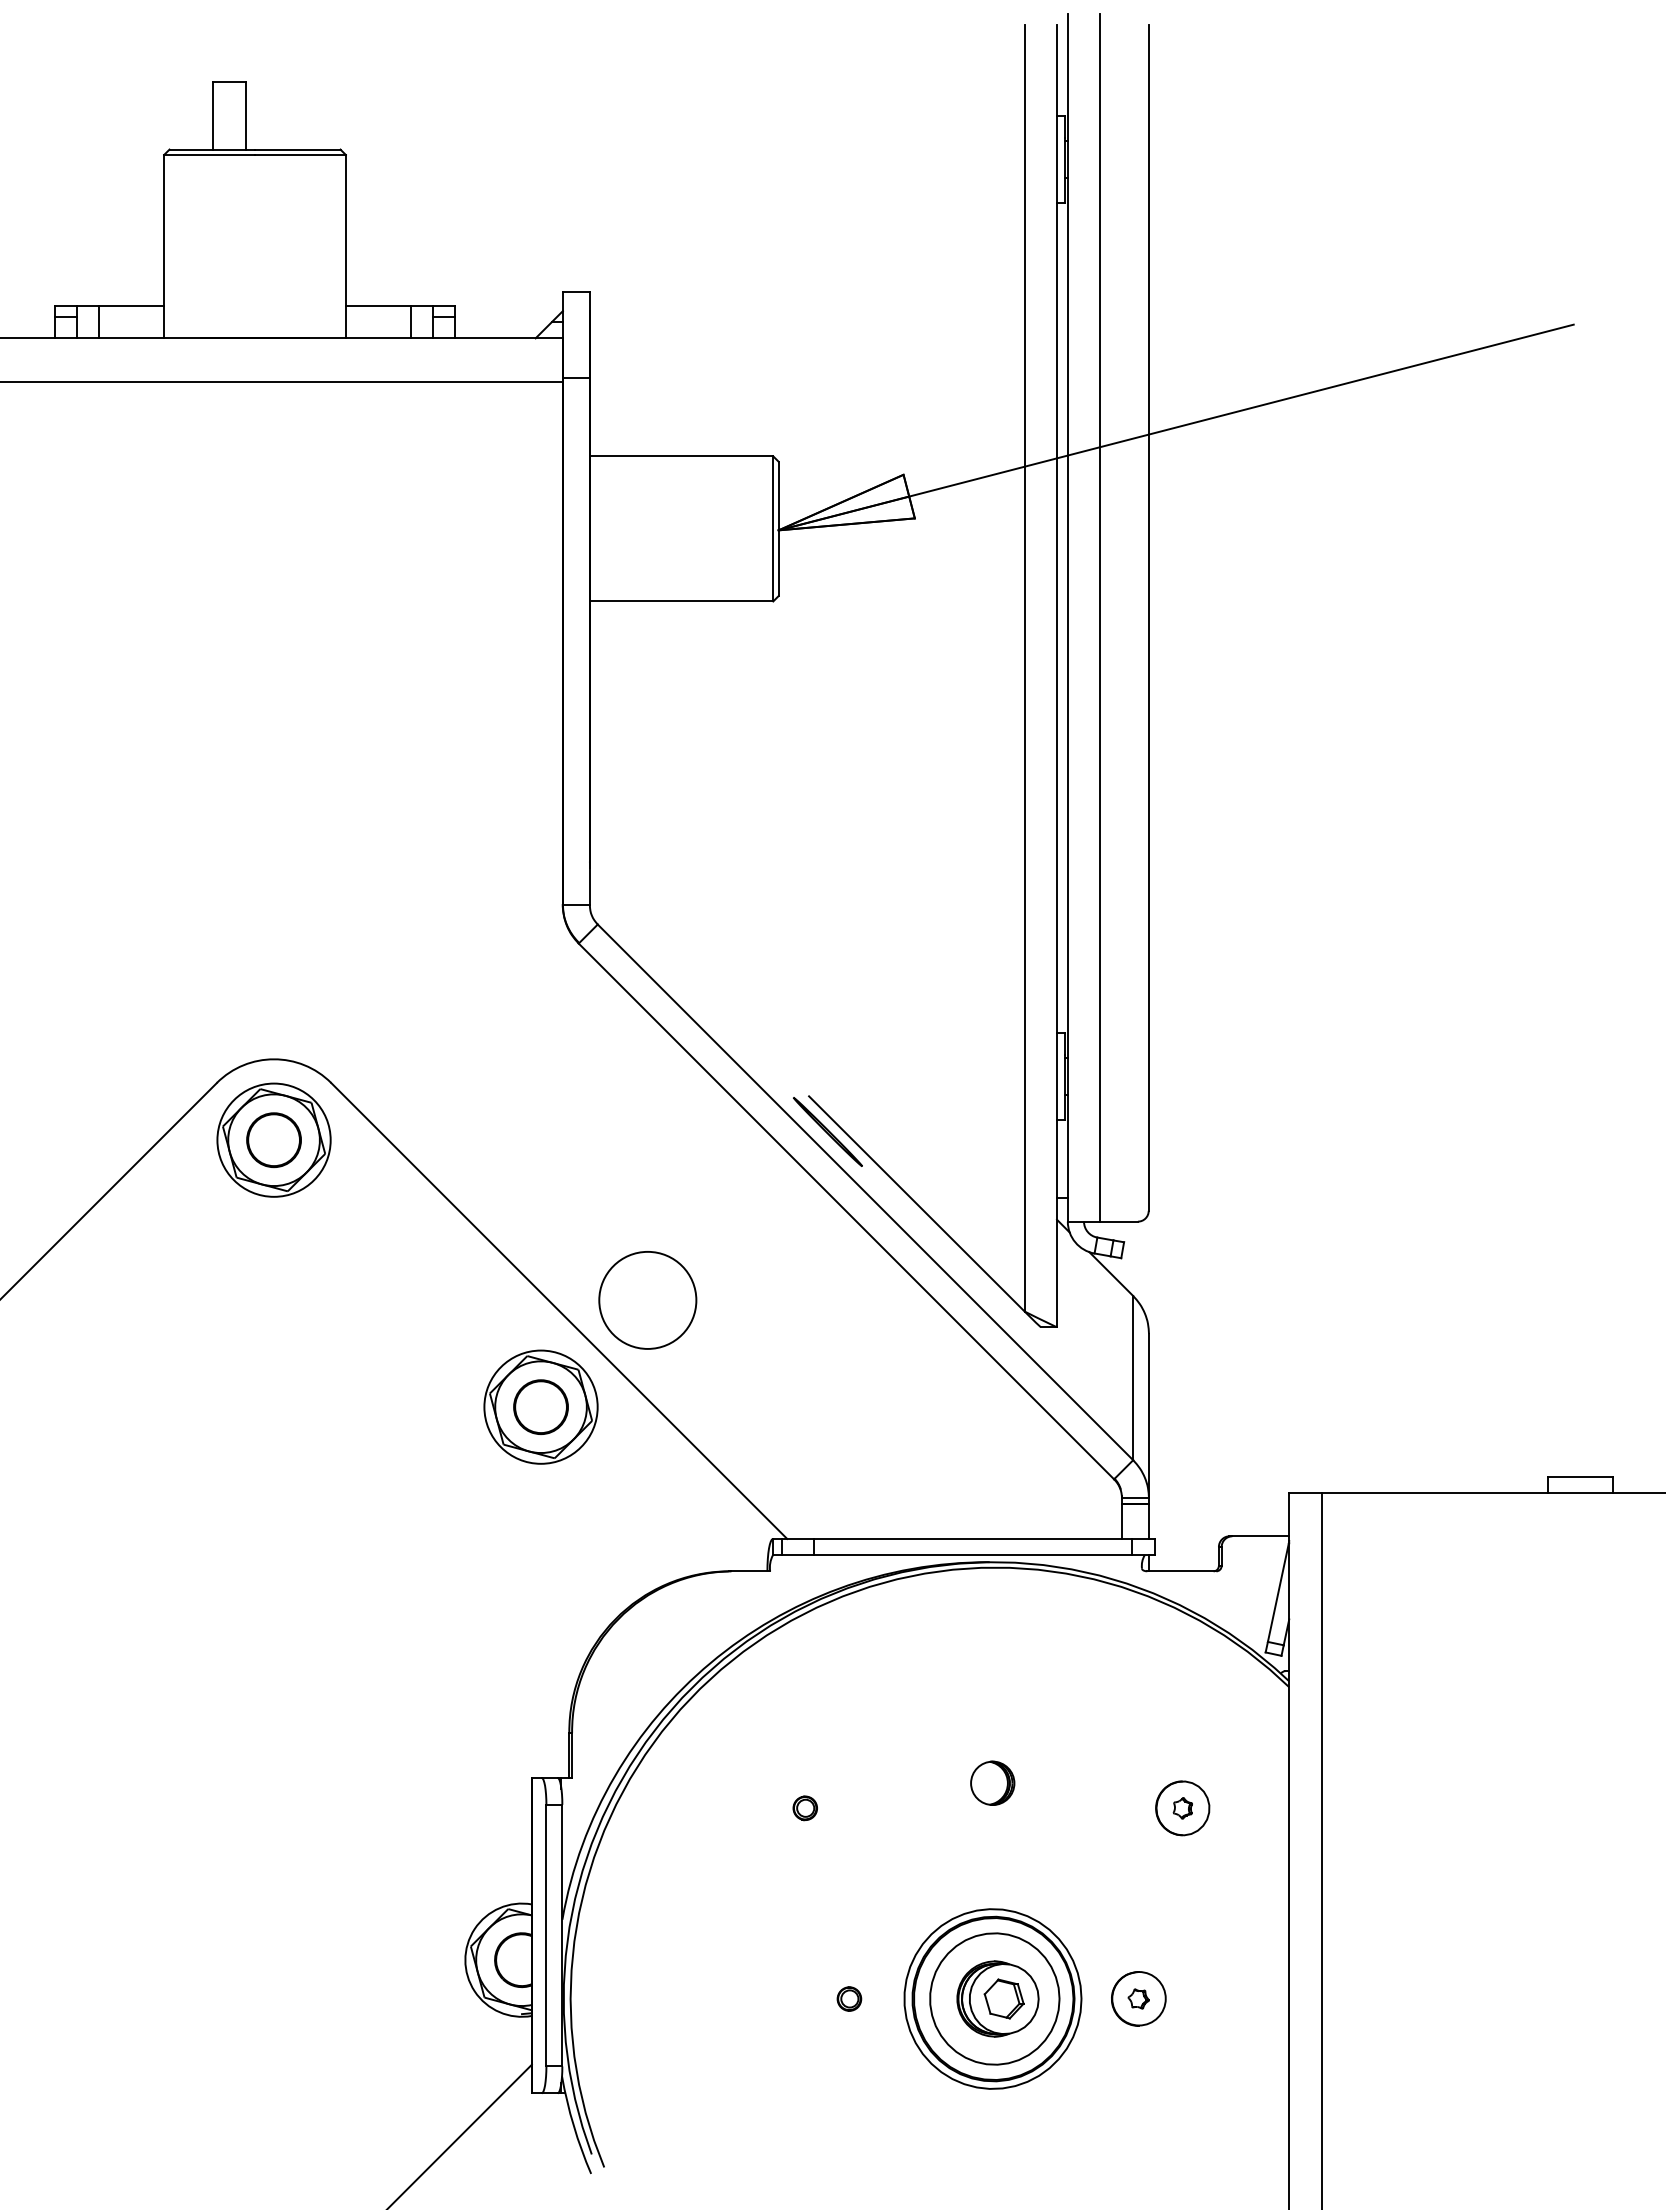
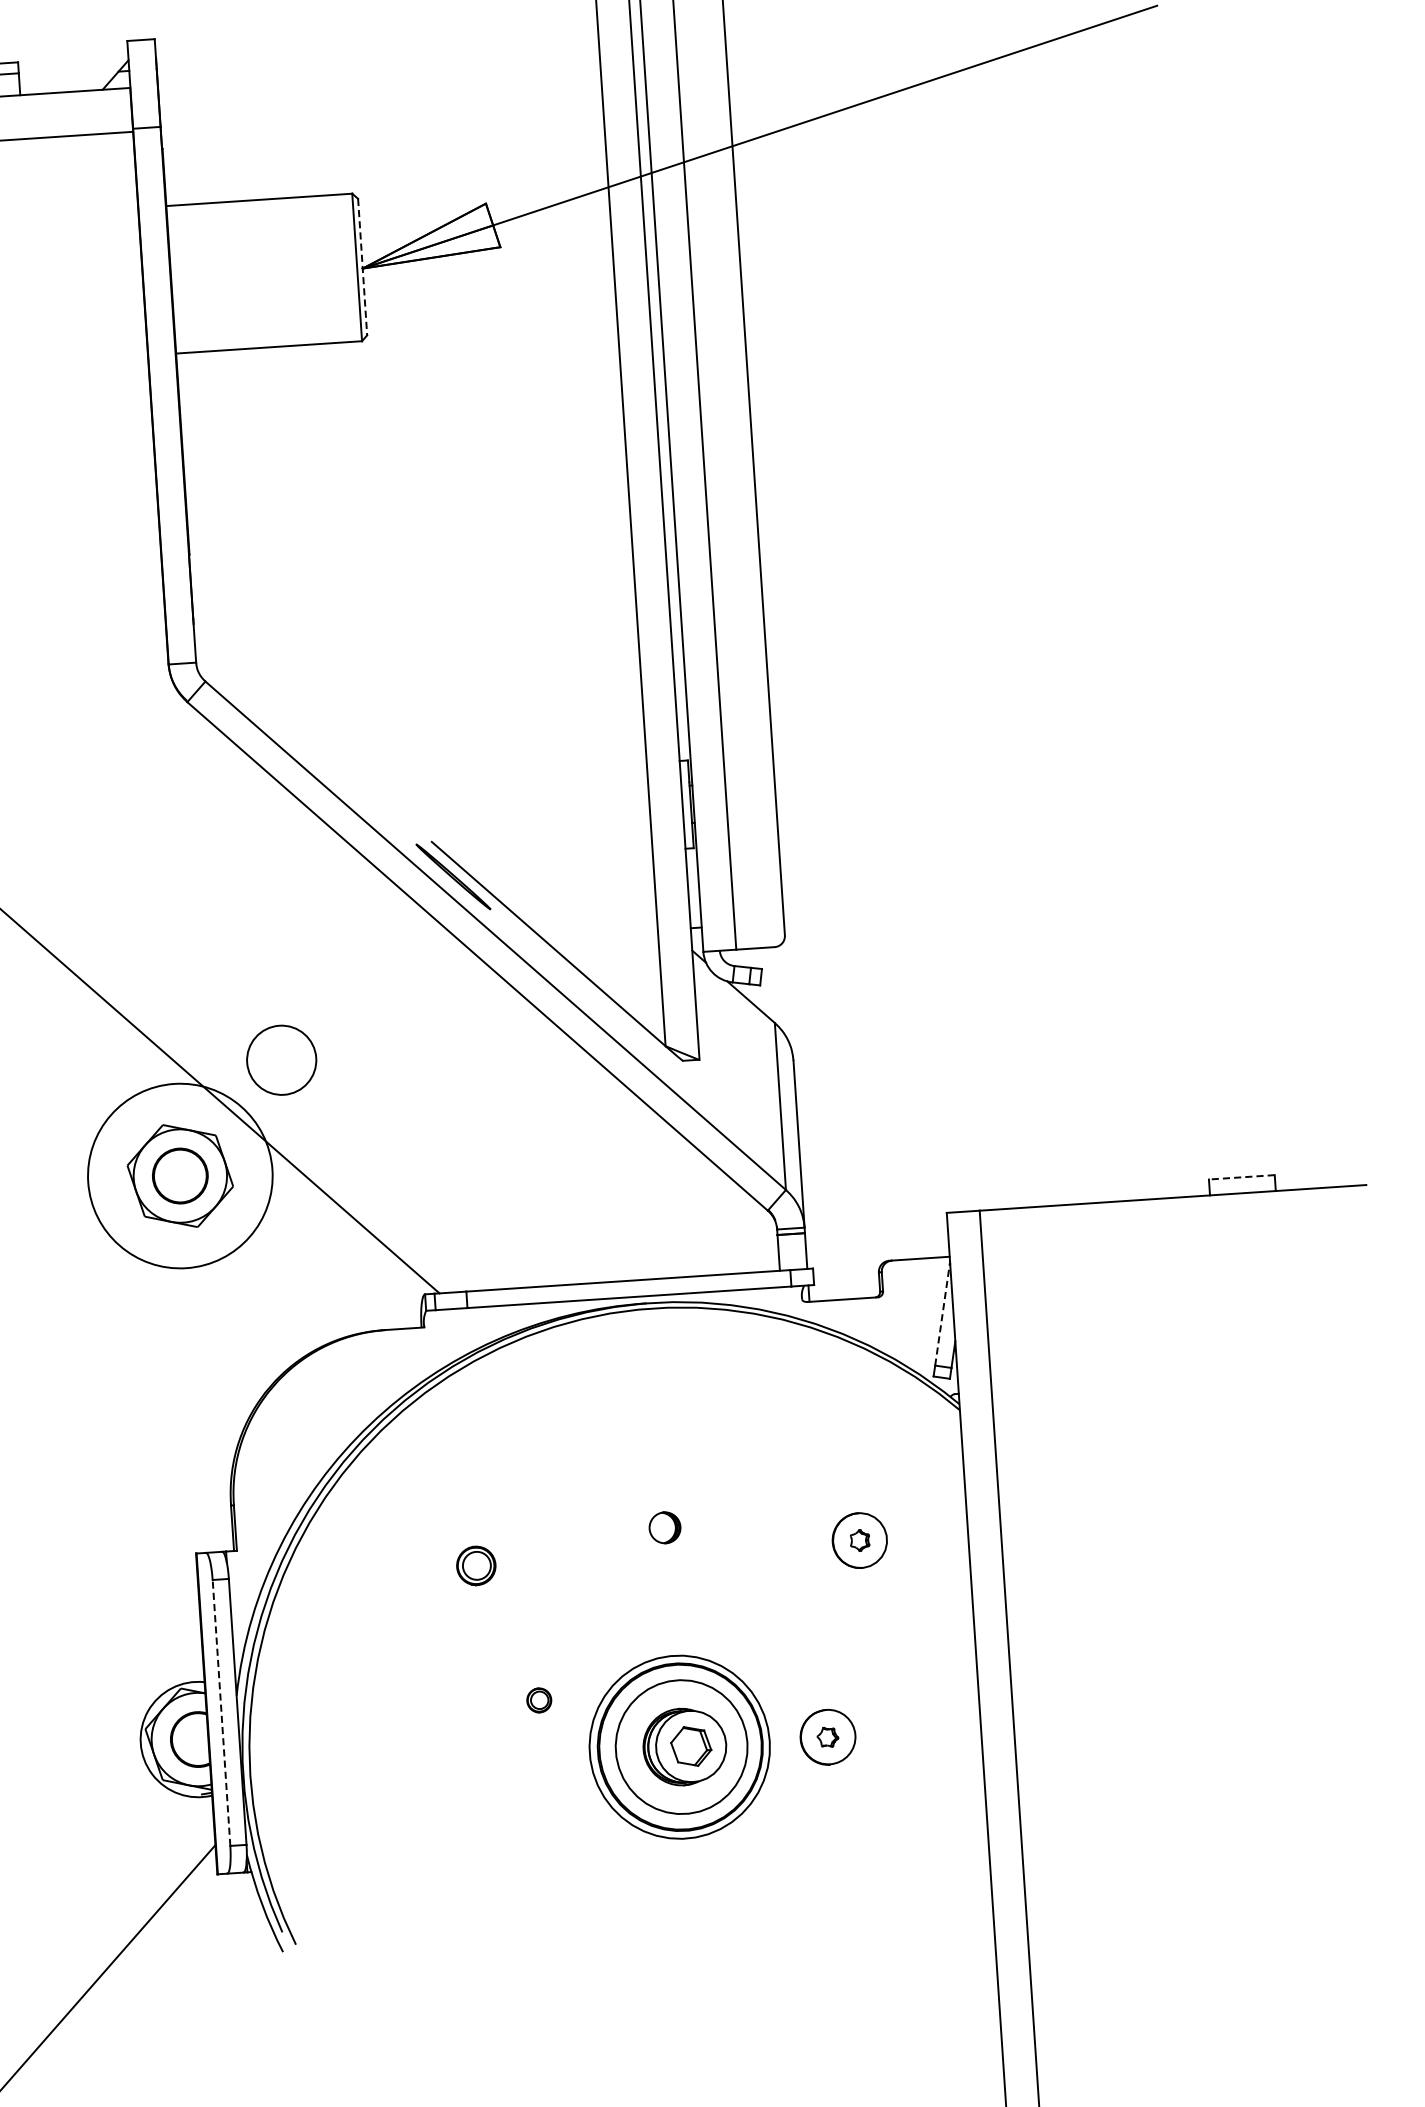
line: (778, 529) -> (362, 267), solid -> dashed
circle: (647, 1299) -> (281, 1059), size x0.7
circle: (540, 1406) -> (179, 1175), size x1.6
line: (1579, 1477) -> (1240, 1177), solid -> dashed
line: (1278, 1592) -> (942, 1314), solid -> dashed
part: (992, 1782) -> (664, 1527), size x0.7
part: (804, 1808) -> (475, 1566), size x1.6
line: (546, 1935) -> (221, 1712), solid -> dashed
part: (849, 1998) -> (539, 1699), moved

